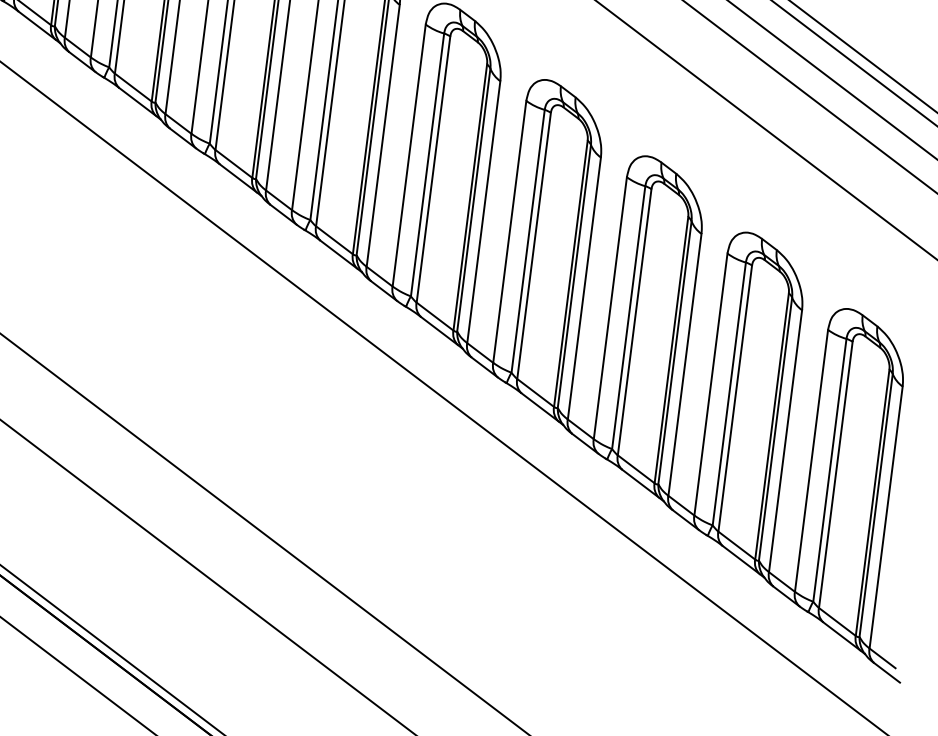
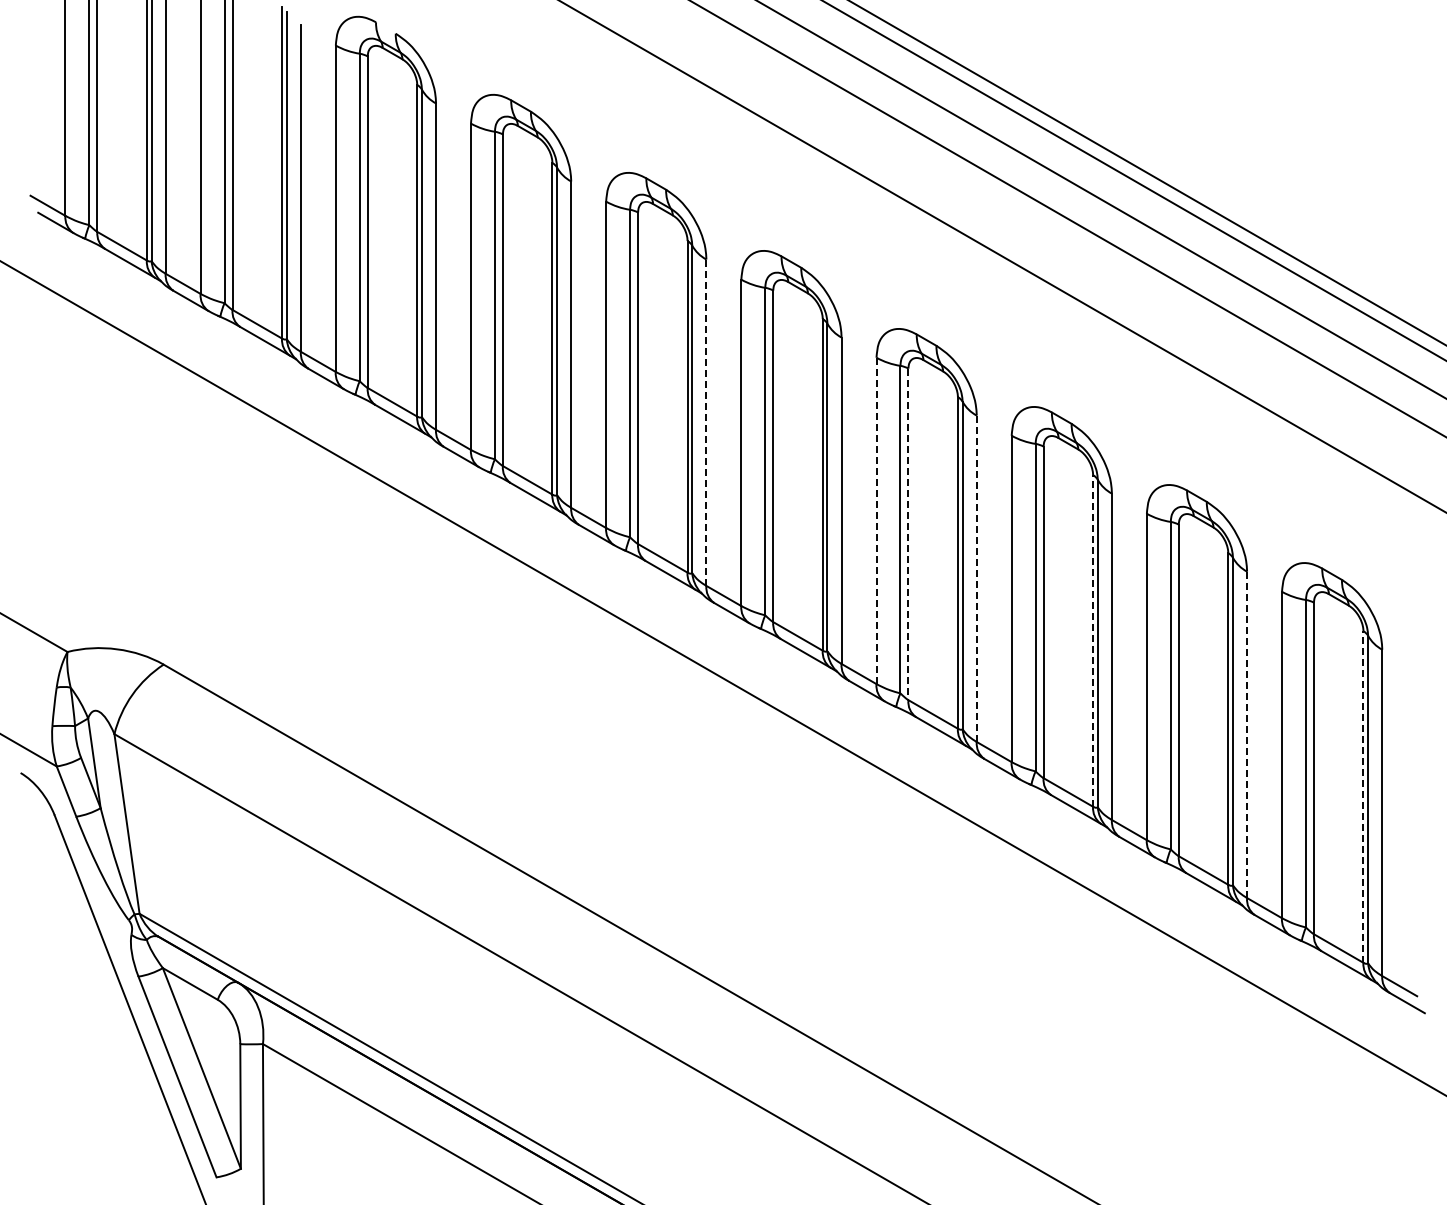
line: (383, 136) -> (706, 423), solid -> dashed
line: (509, 231) -> (876, 520), solid -> dashed
line: (534, 246) -> (908, 534), solid -> dashed
line: (584, 289) -> (976, 579), solid -> dashed
line: (671, 349) -> (1093, 640), solid -> dashed
line: (785, 441) -> (1247, 735), solid -> dashed
line: (872, 503) -> (1363, 797), solid -> dashed

